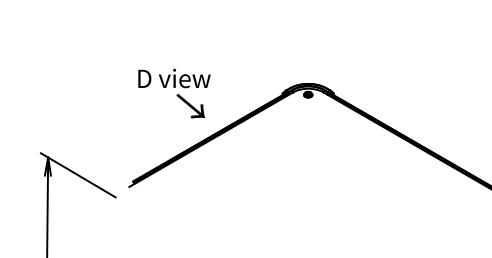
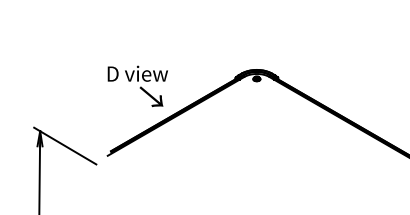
text: (174, 93) -> (137, 86), moved

